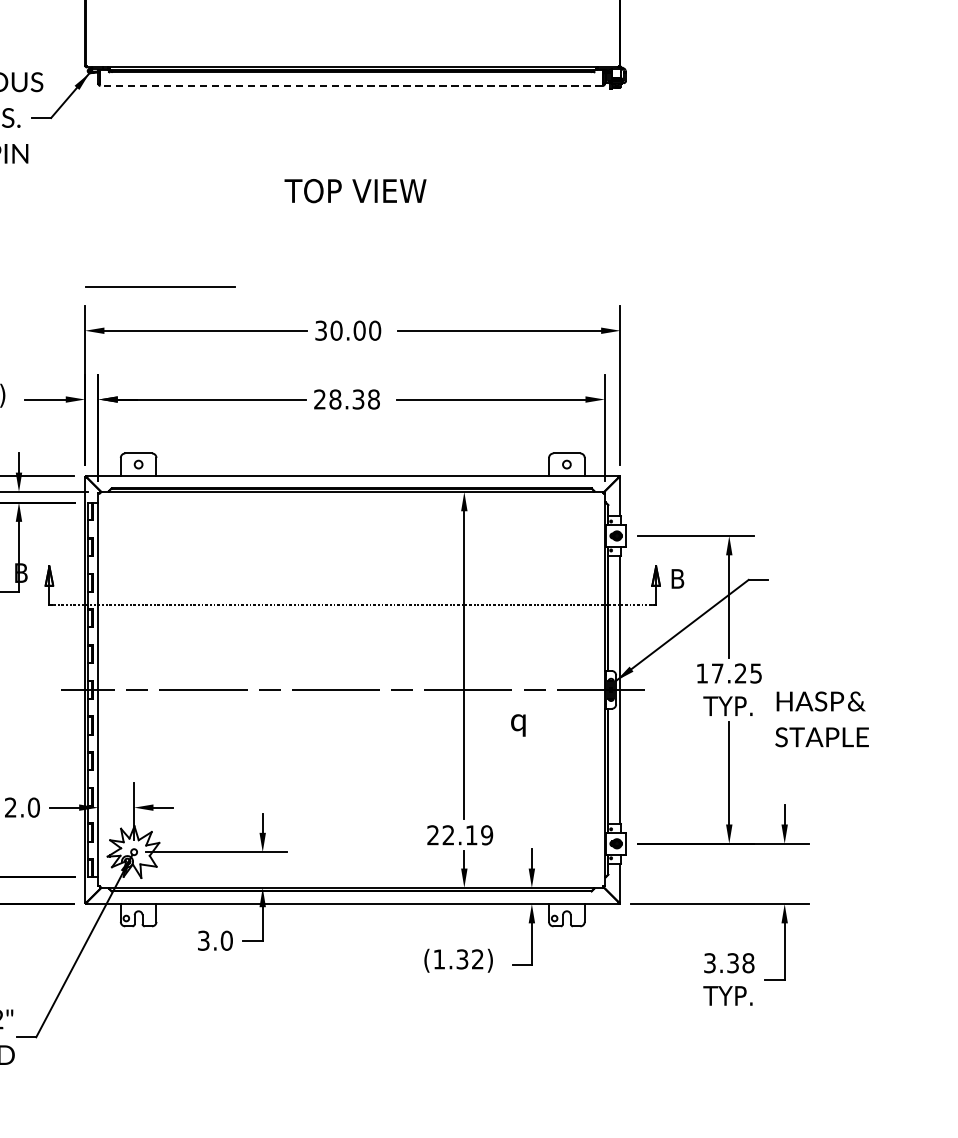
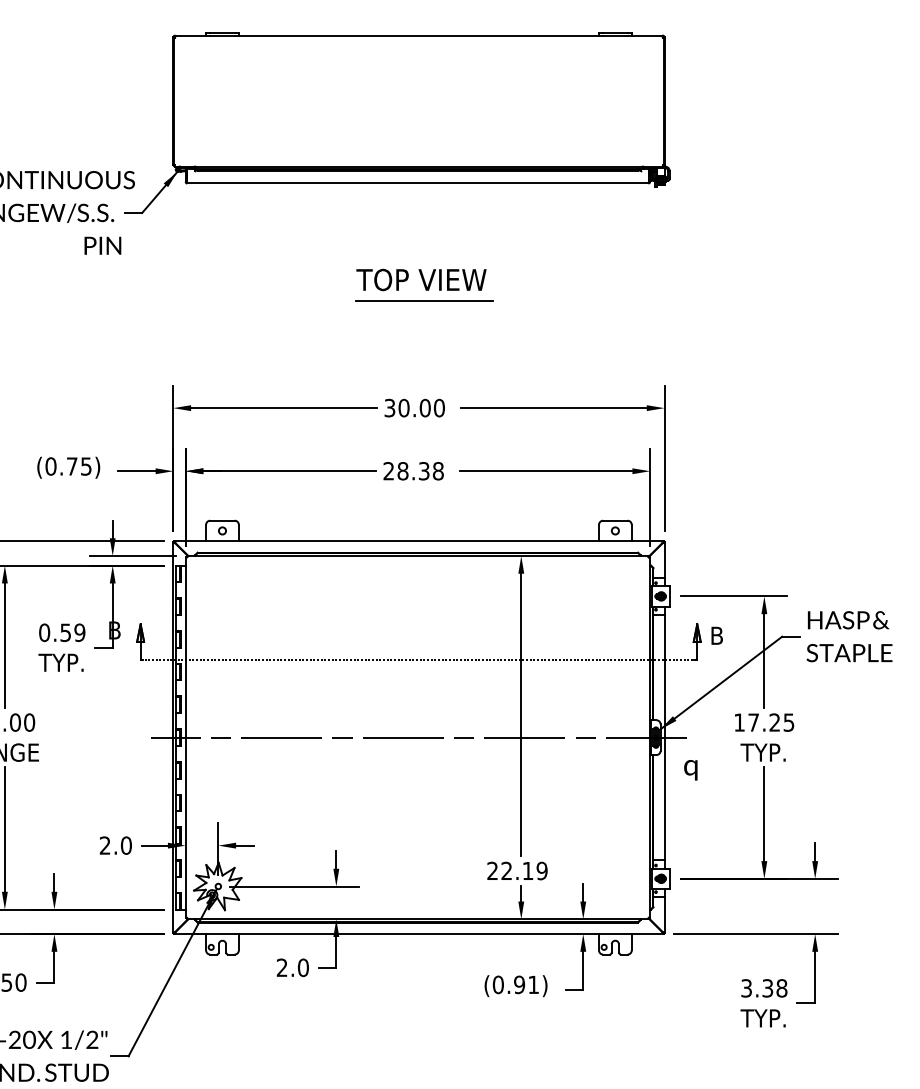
line: (351, 85) -> (417, 183), dashed -> solid
line: (160, 286) -> (424, 300), moved
text: (822, 719) -> (849, 636), moved
text: (517, 725) -> (690, 770), moved
text: (202, 940) -> (281, 967), 3.0 -> 2.0
text: (458, 958) -> (515, 984), (1.32) -> (0.91)

